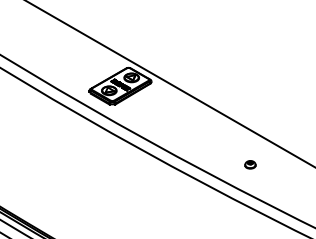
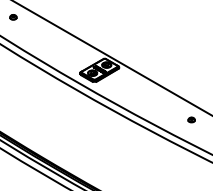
part: (250, 164) -> (191, 119), moved

